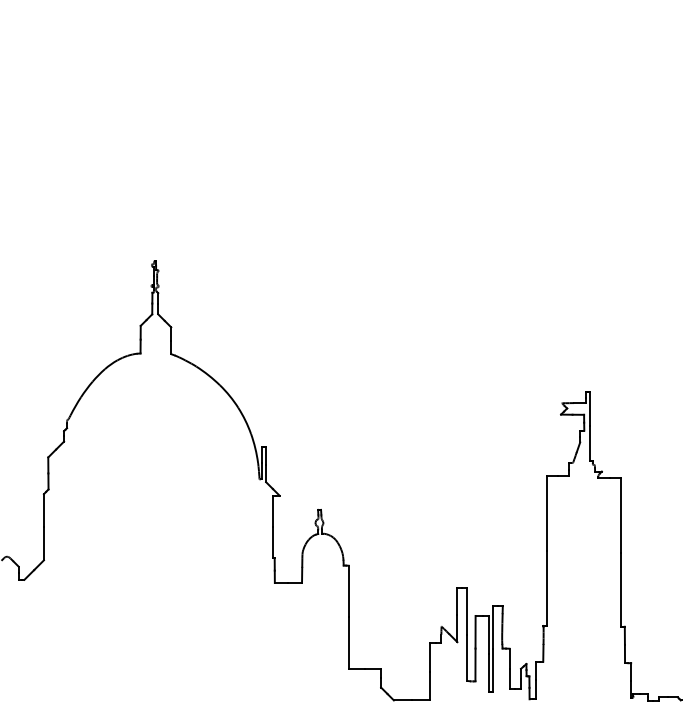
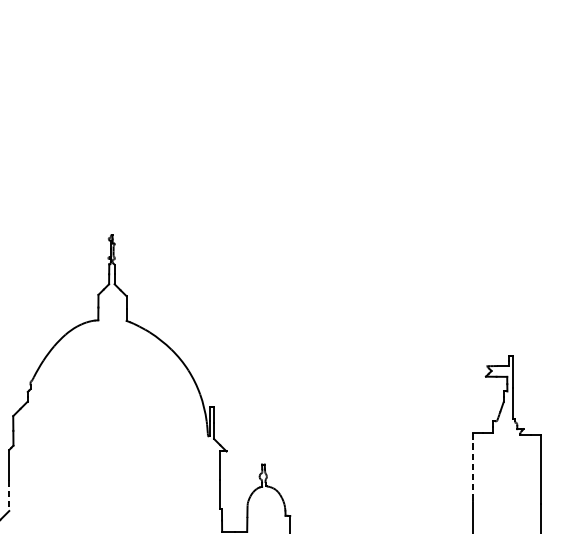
line: (547, 514) -> (473, 468), solid -> dashed
line: (43, 543) -> (8, 495), solid -> dashed

